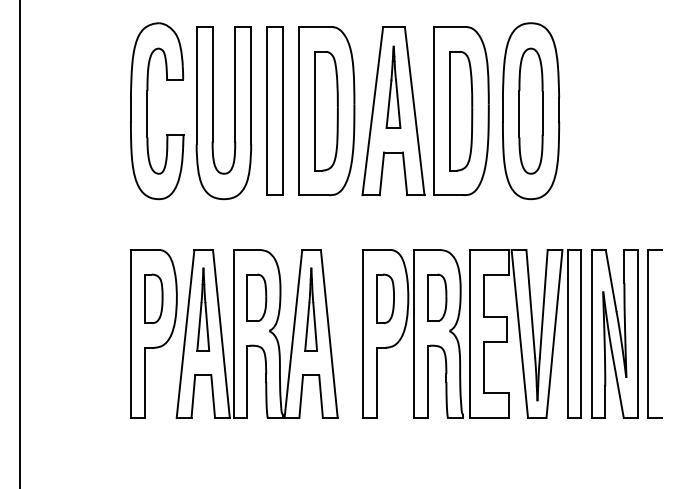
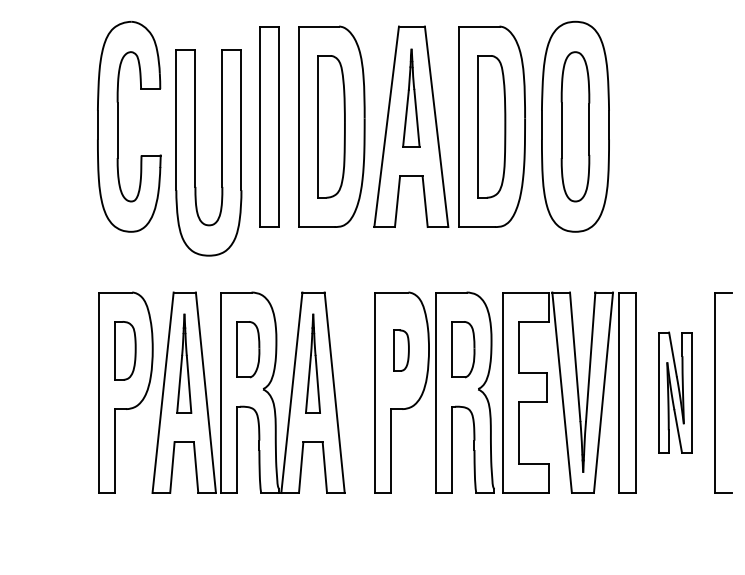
part: (213, 113) -> (196, 153), moved
part: (385, 298) -> (401, 350), size x0.7
part: (614, 333) -> (675, 392), size x0.6

